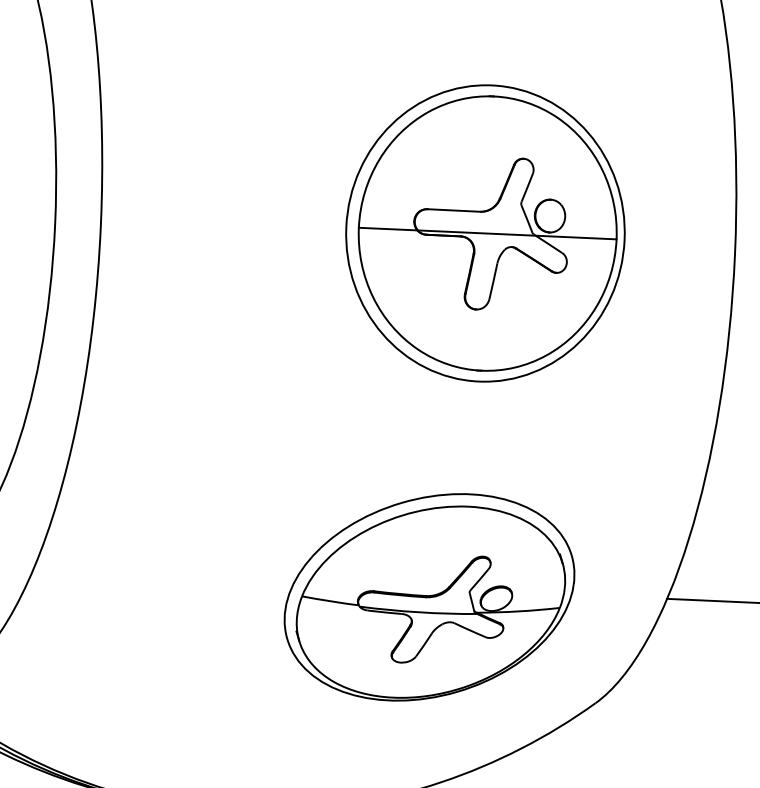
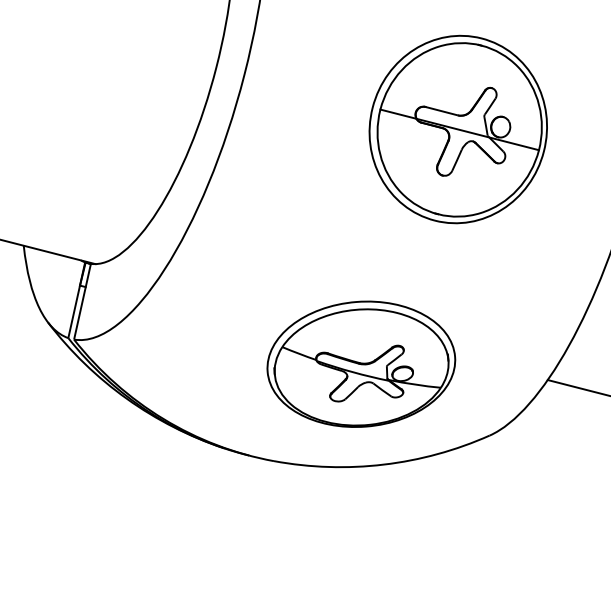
part: (484, 233) -> (457, 129), moved
part: (429, 596) -> (361, 363), moved

